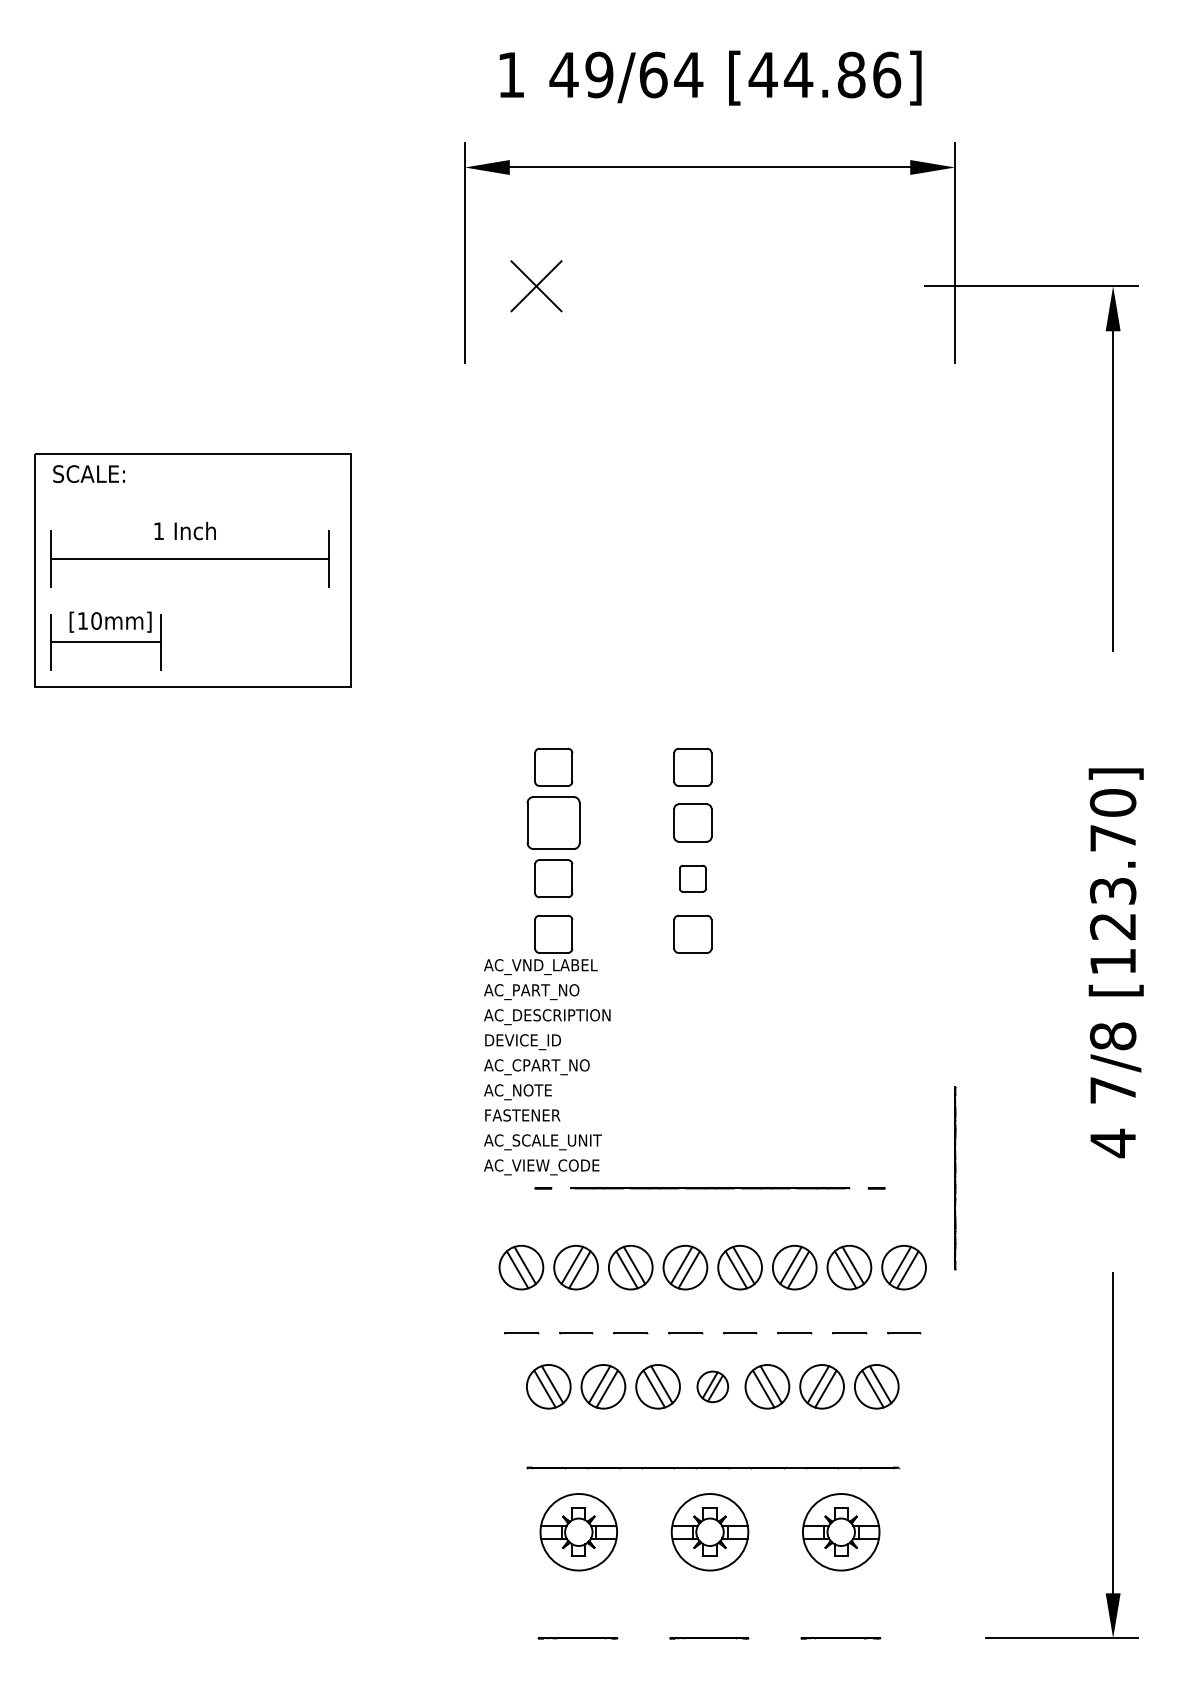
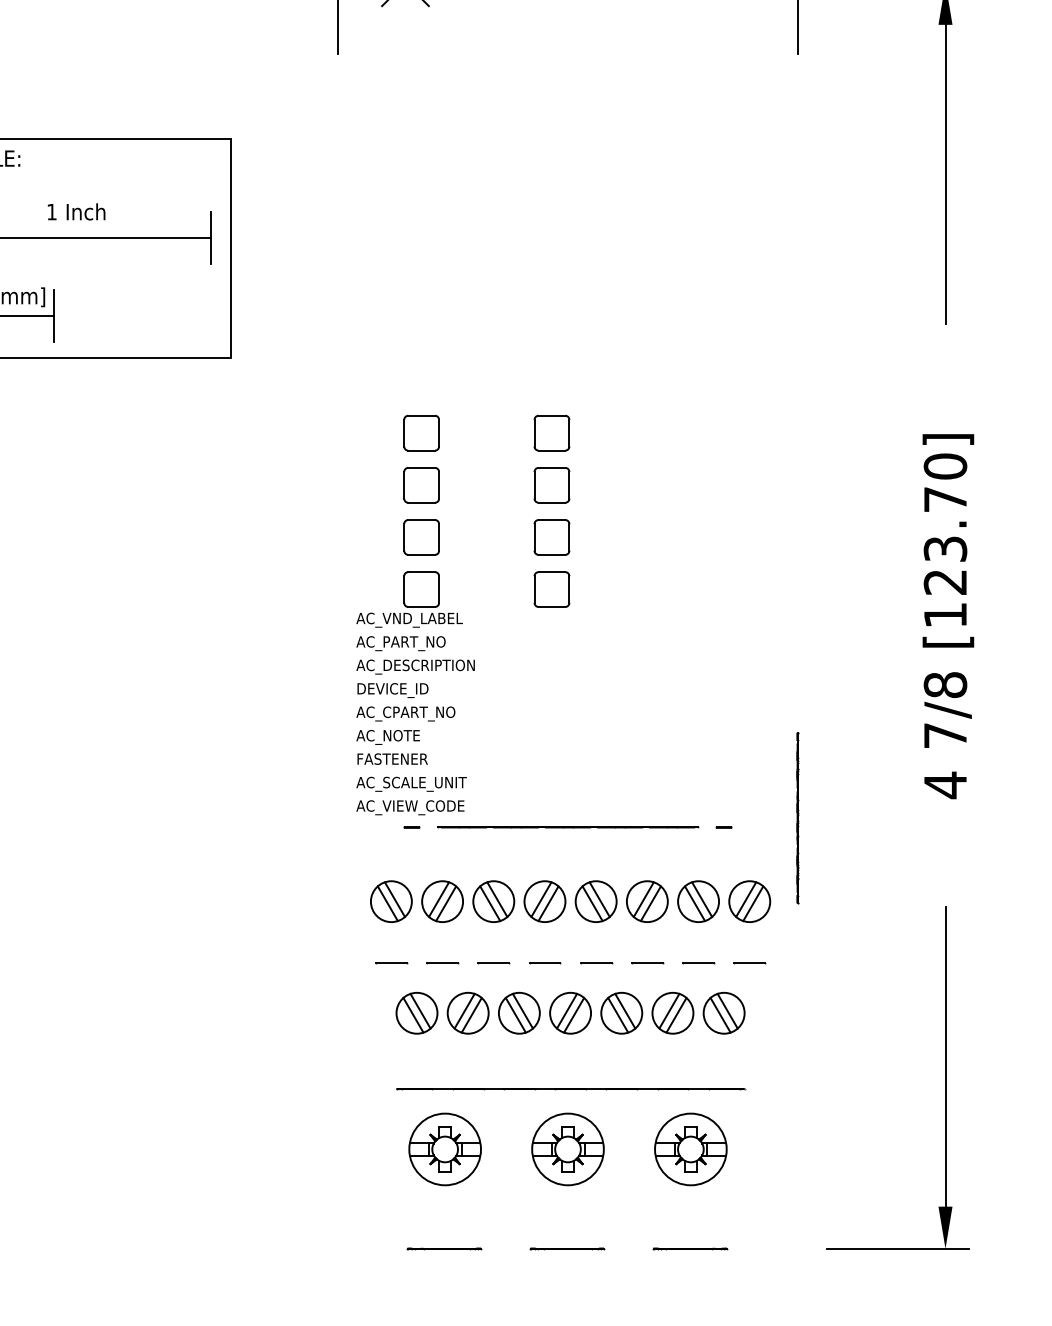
part: (553, 822) -> (421, 484), size x0.71
part: (692, 878) -> (551, 537), size x1.43
part: (712, 1386) -> (570, 1012), size x1.43

